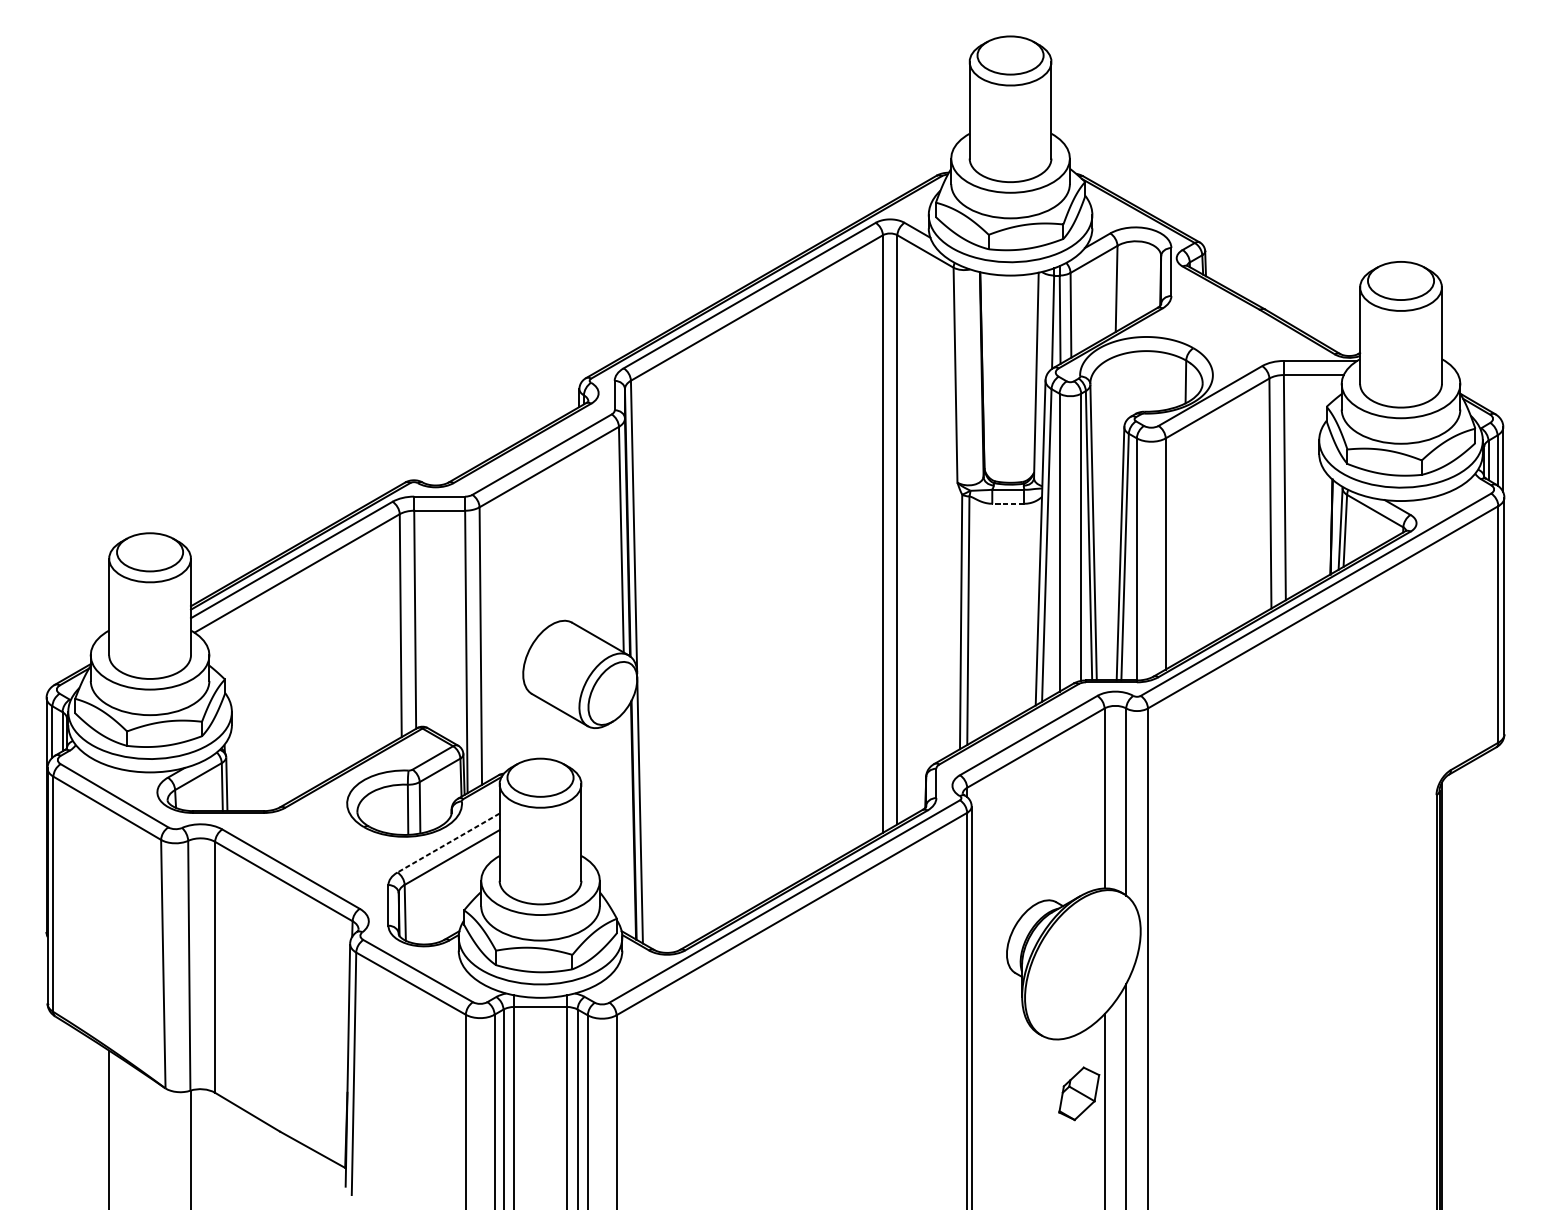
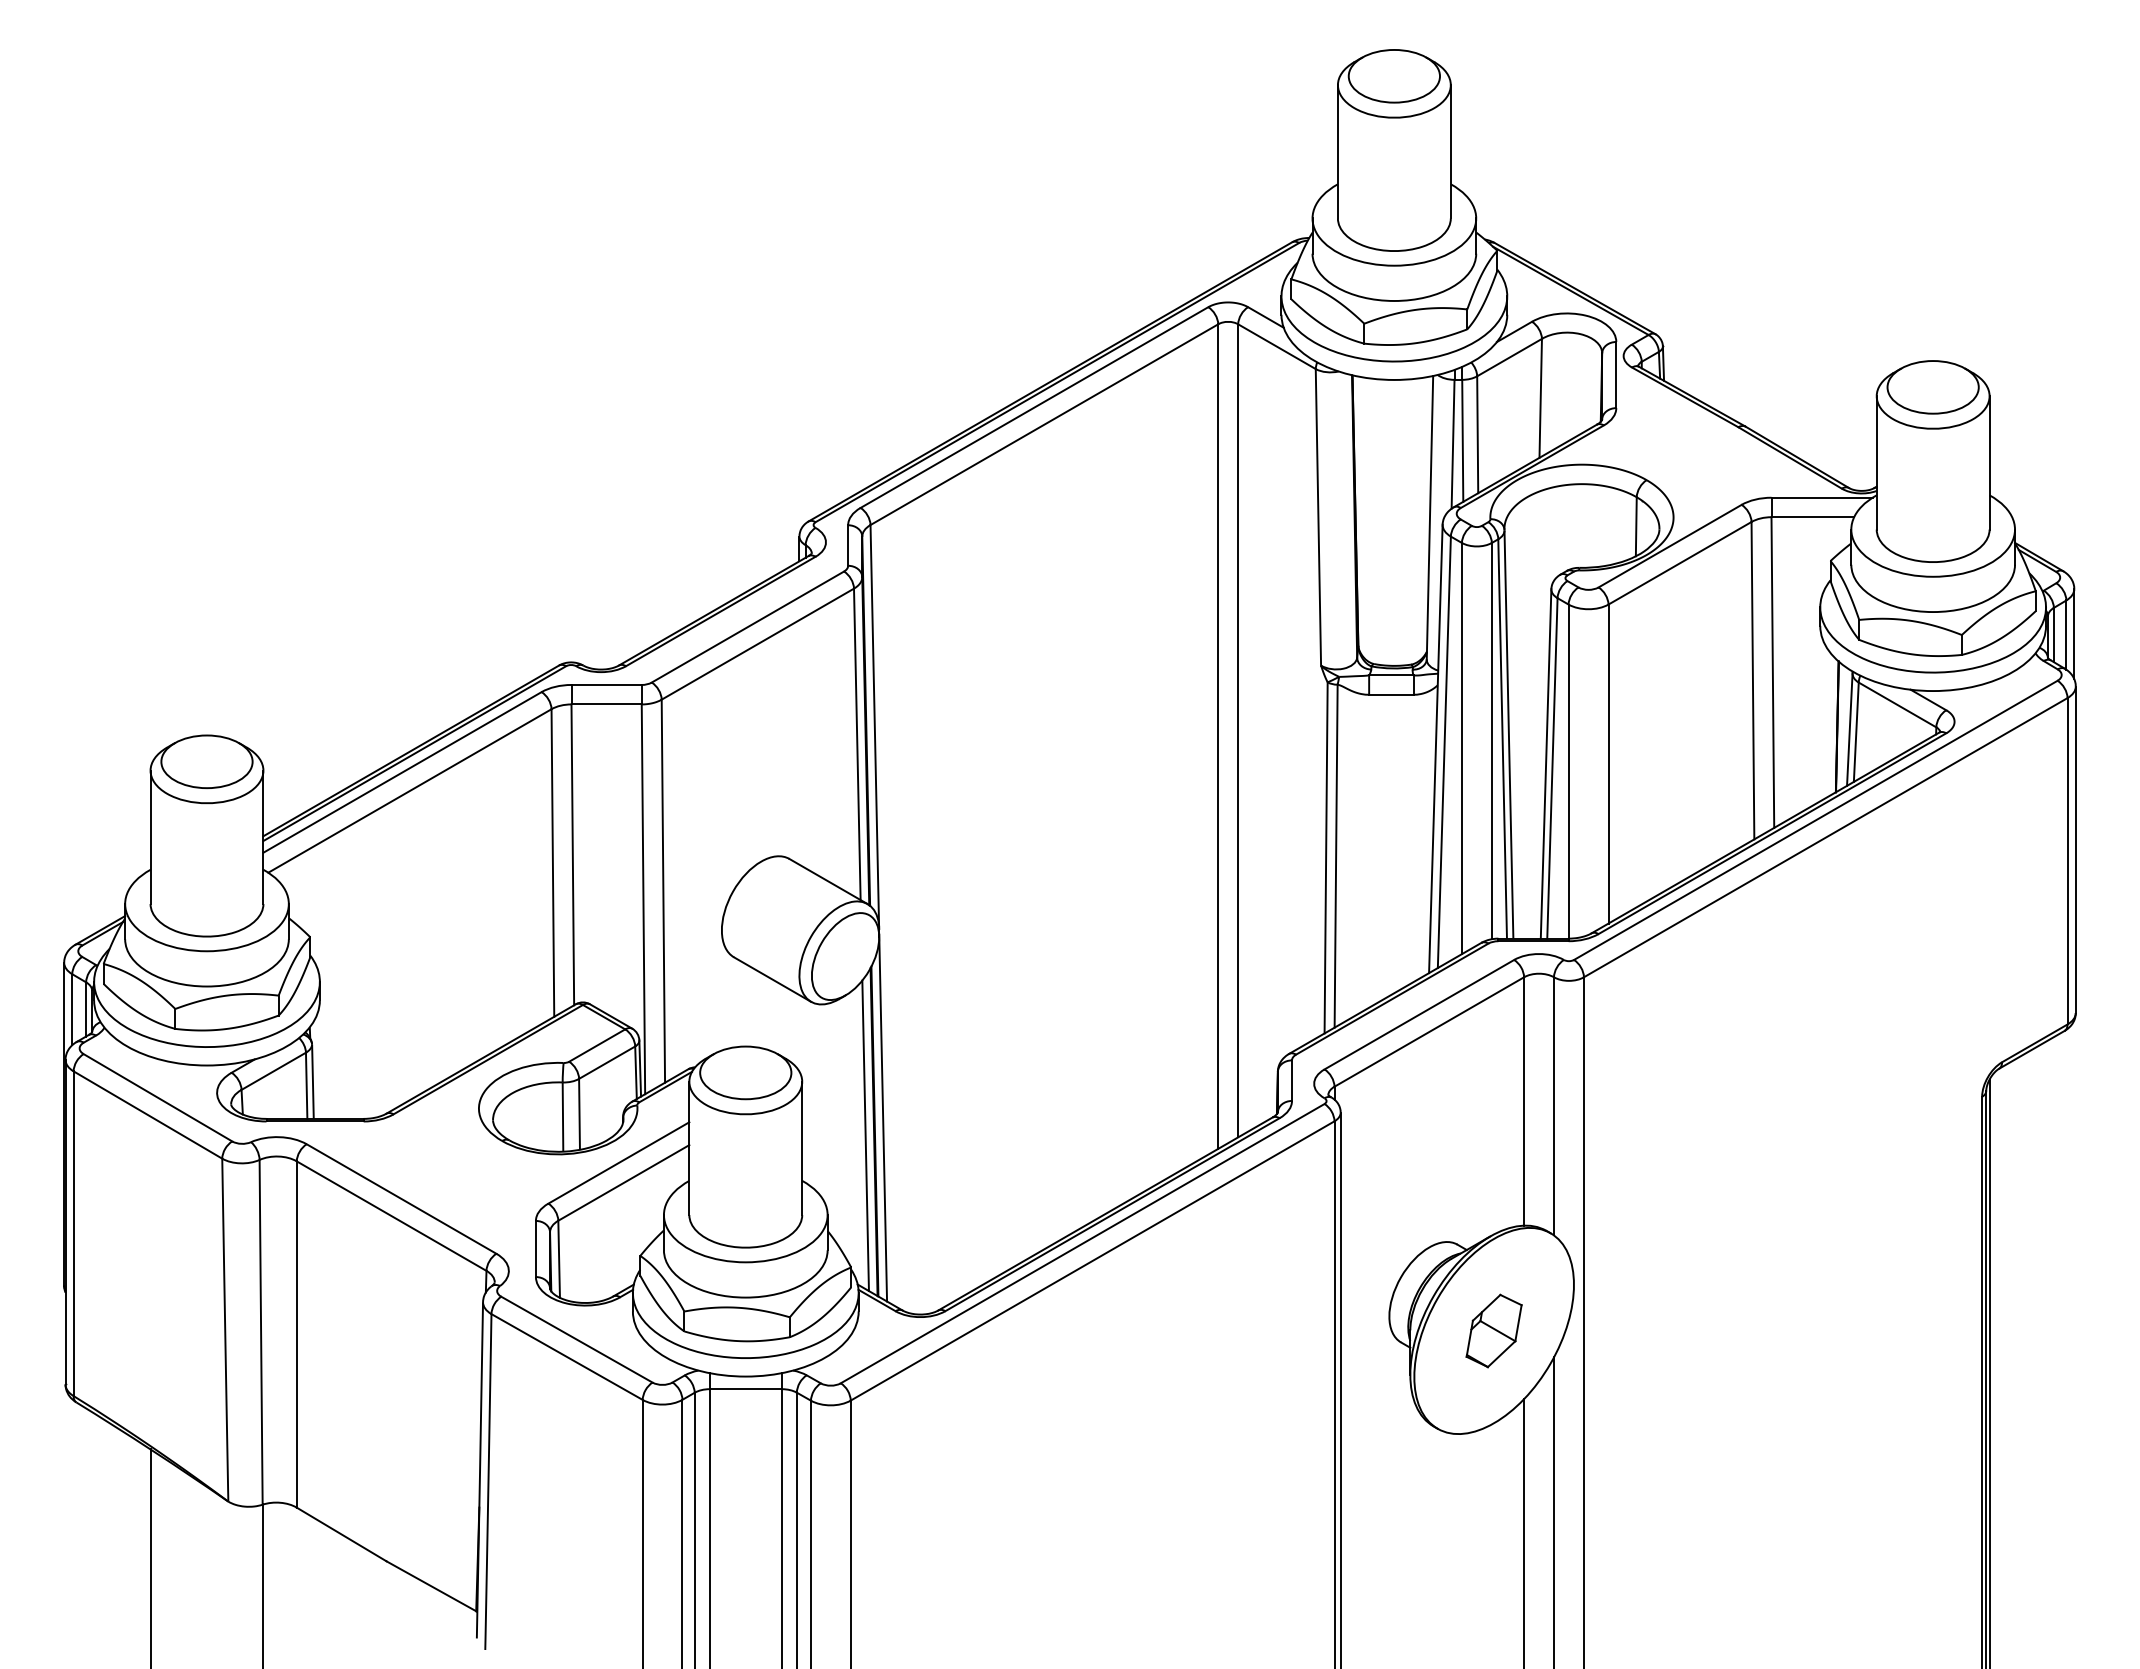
line: (1007, 503) -> (1390, 694), dashed -> solid
line: (627, 823) -> (865, 1135), added
line: (448, 843) -> (618, 1163), dashed -> solid
part: (1078, 1093) -> (1493, 1330), moved

